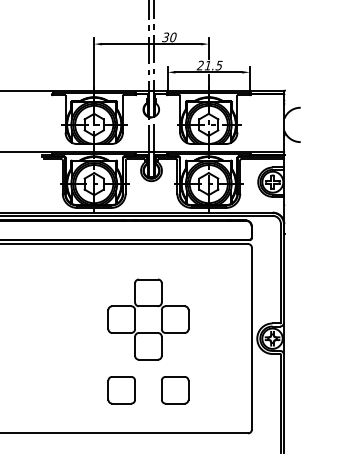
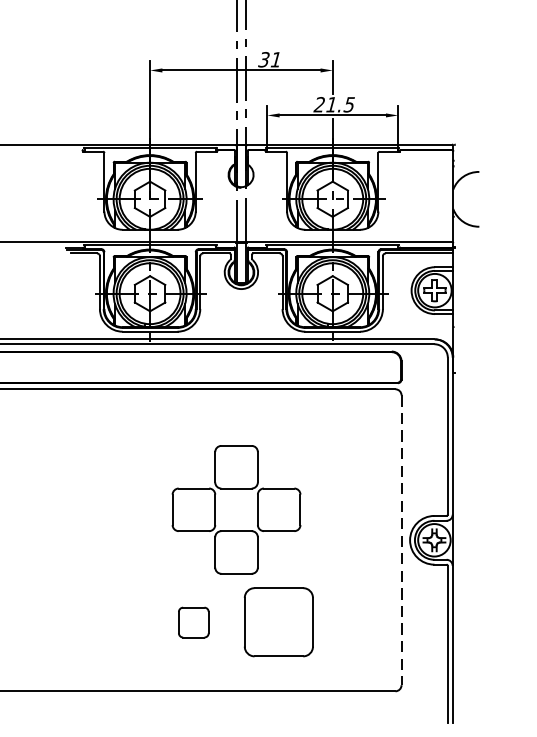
text: (173, 37) -> (276, 59), 30 -> 31
line: (251, 338) -> (400, 539), solid -> dashed
part: (121, 390) -> (193, 622), size x0.7
part: (175, 390) -> (279, 622), size x1.6

